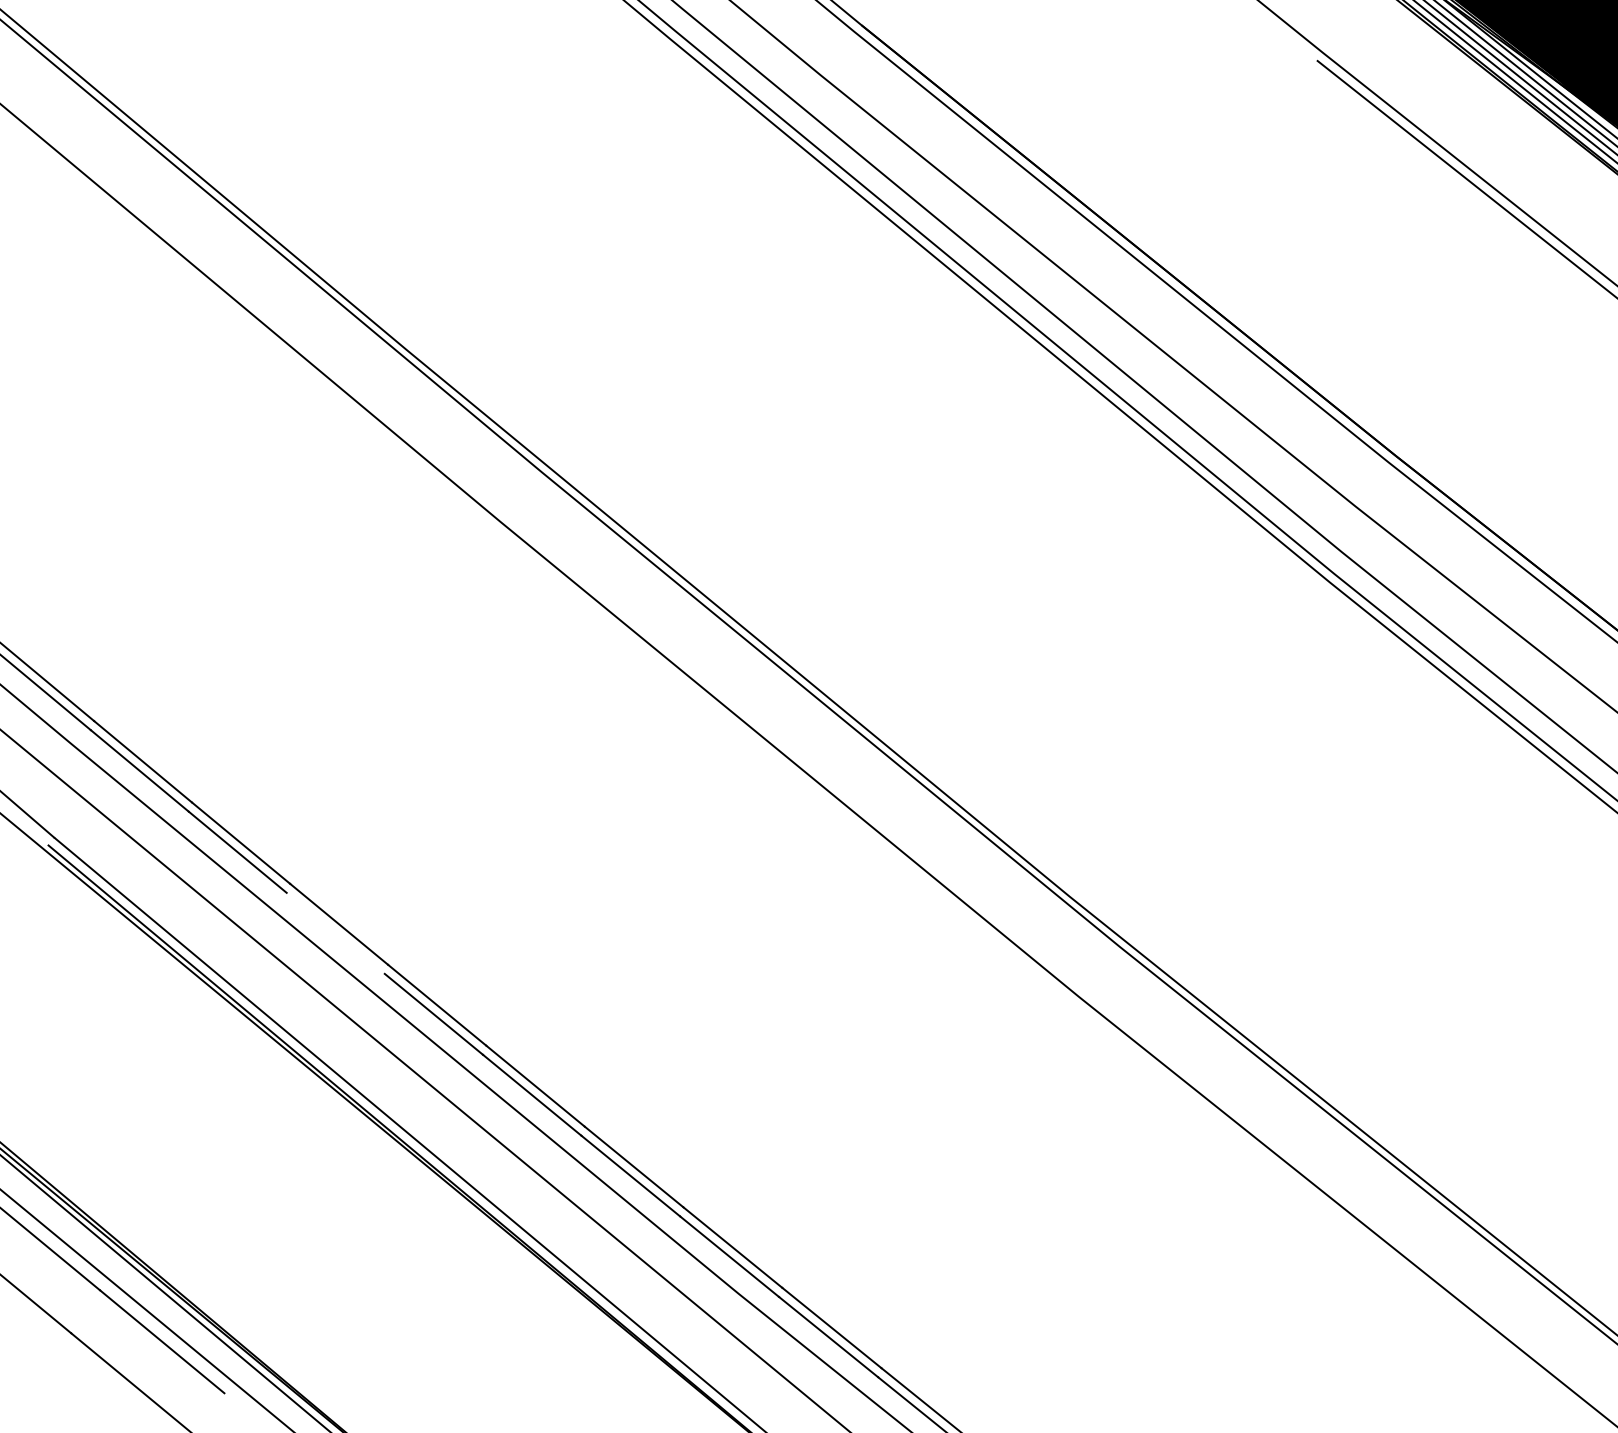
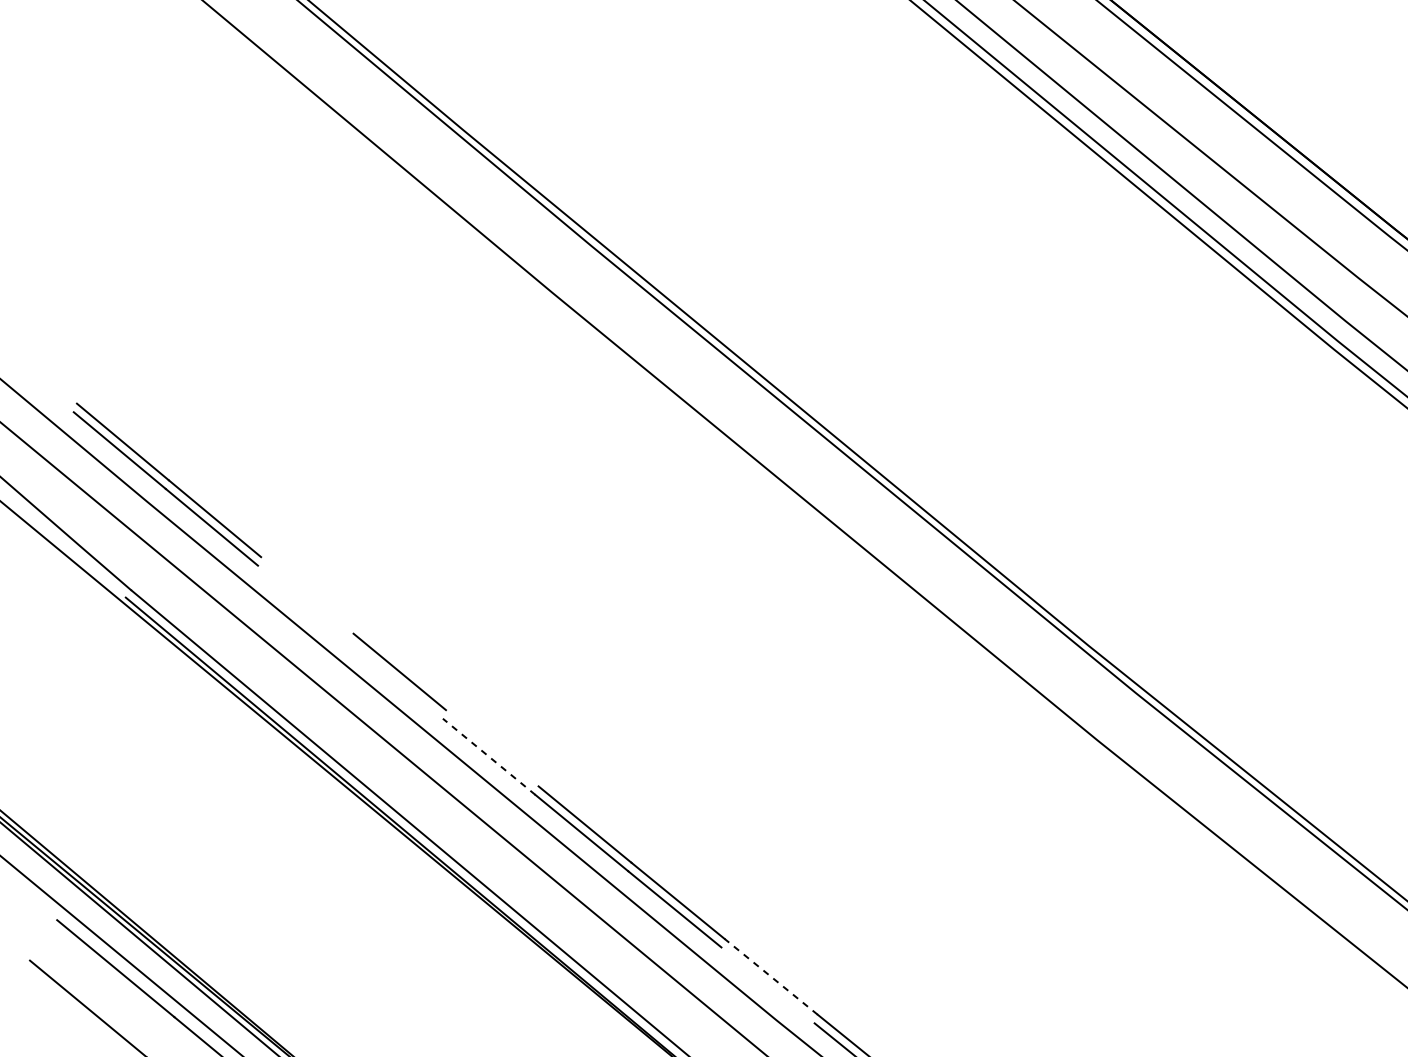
line: (241, 842) -> (307, 594), removed
line: (237, 851) -> (304, 603), removed
line: (437, 1004) -> (492, 747), removed
line: (433, 1014) -> (488, 756), solid -> dashed
line: (732, 1247) -> (770, 976), solid -> dashed
line: (729, 1256) -> (767, 985), removed

